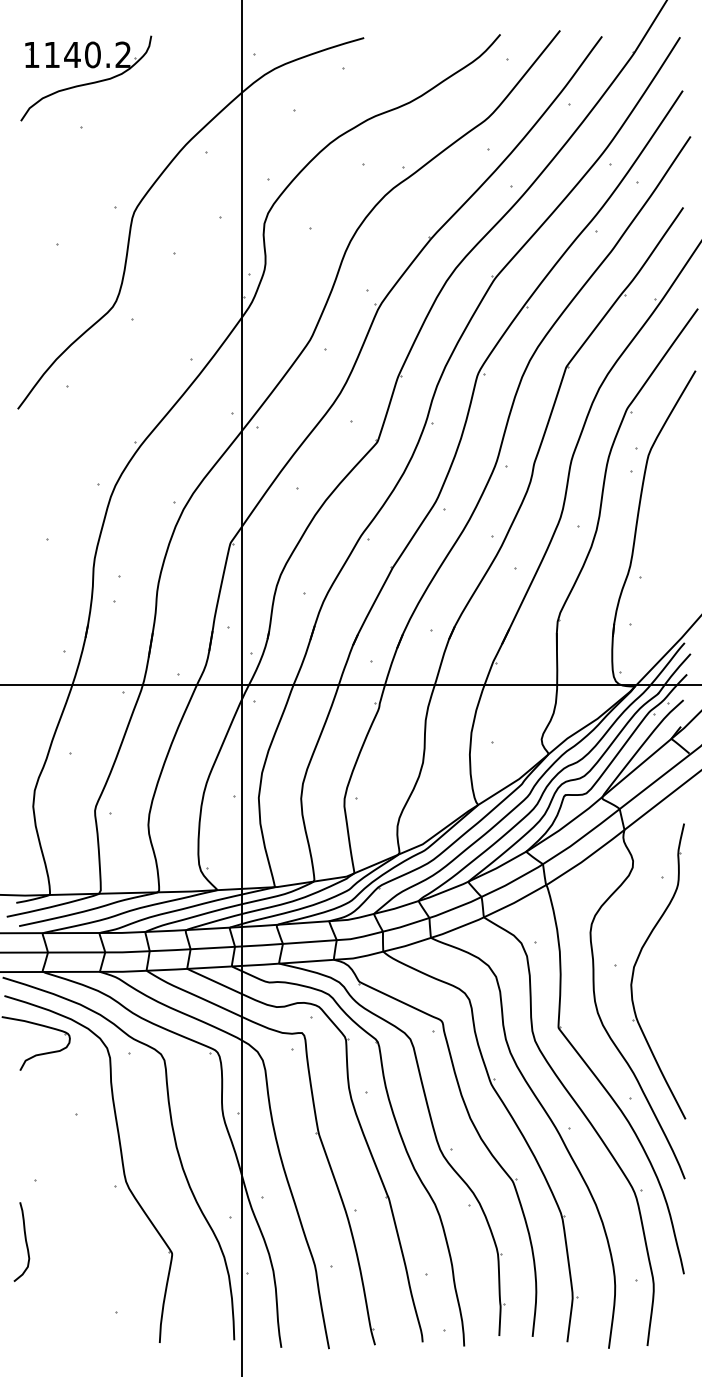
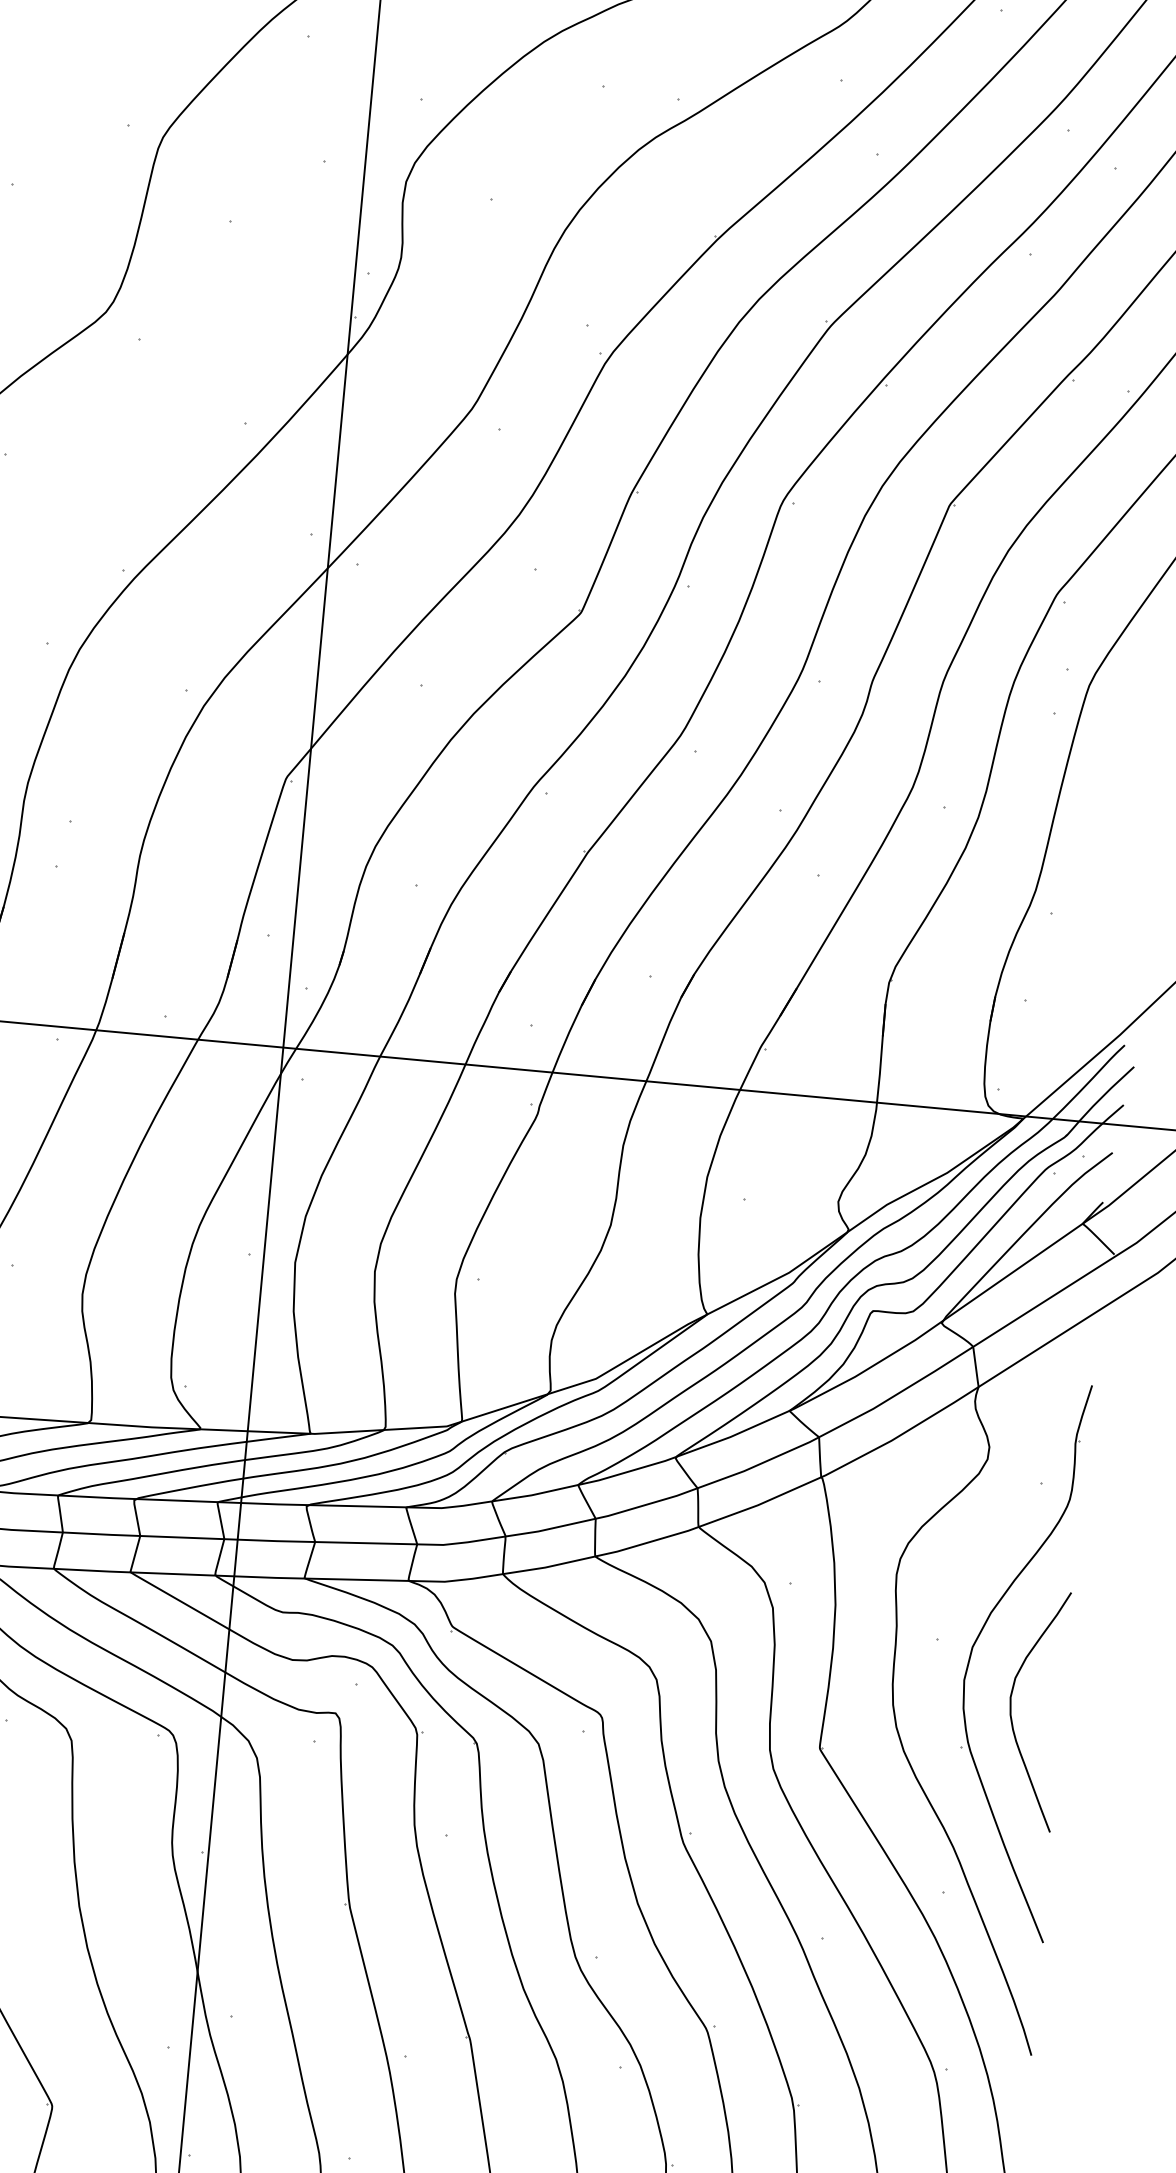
curve: (658, 999) -> (1013, 1712), added

